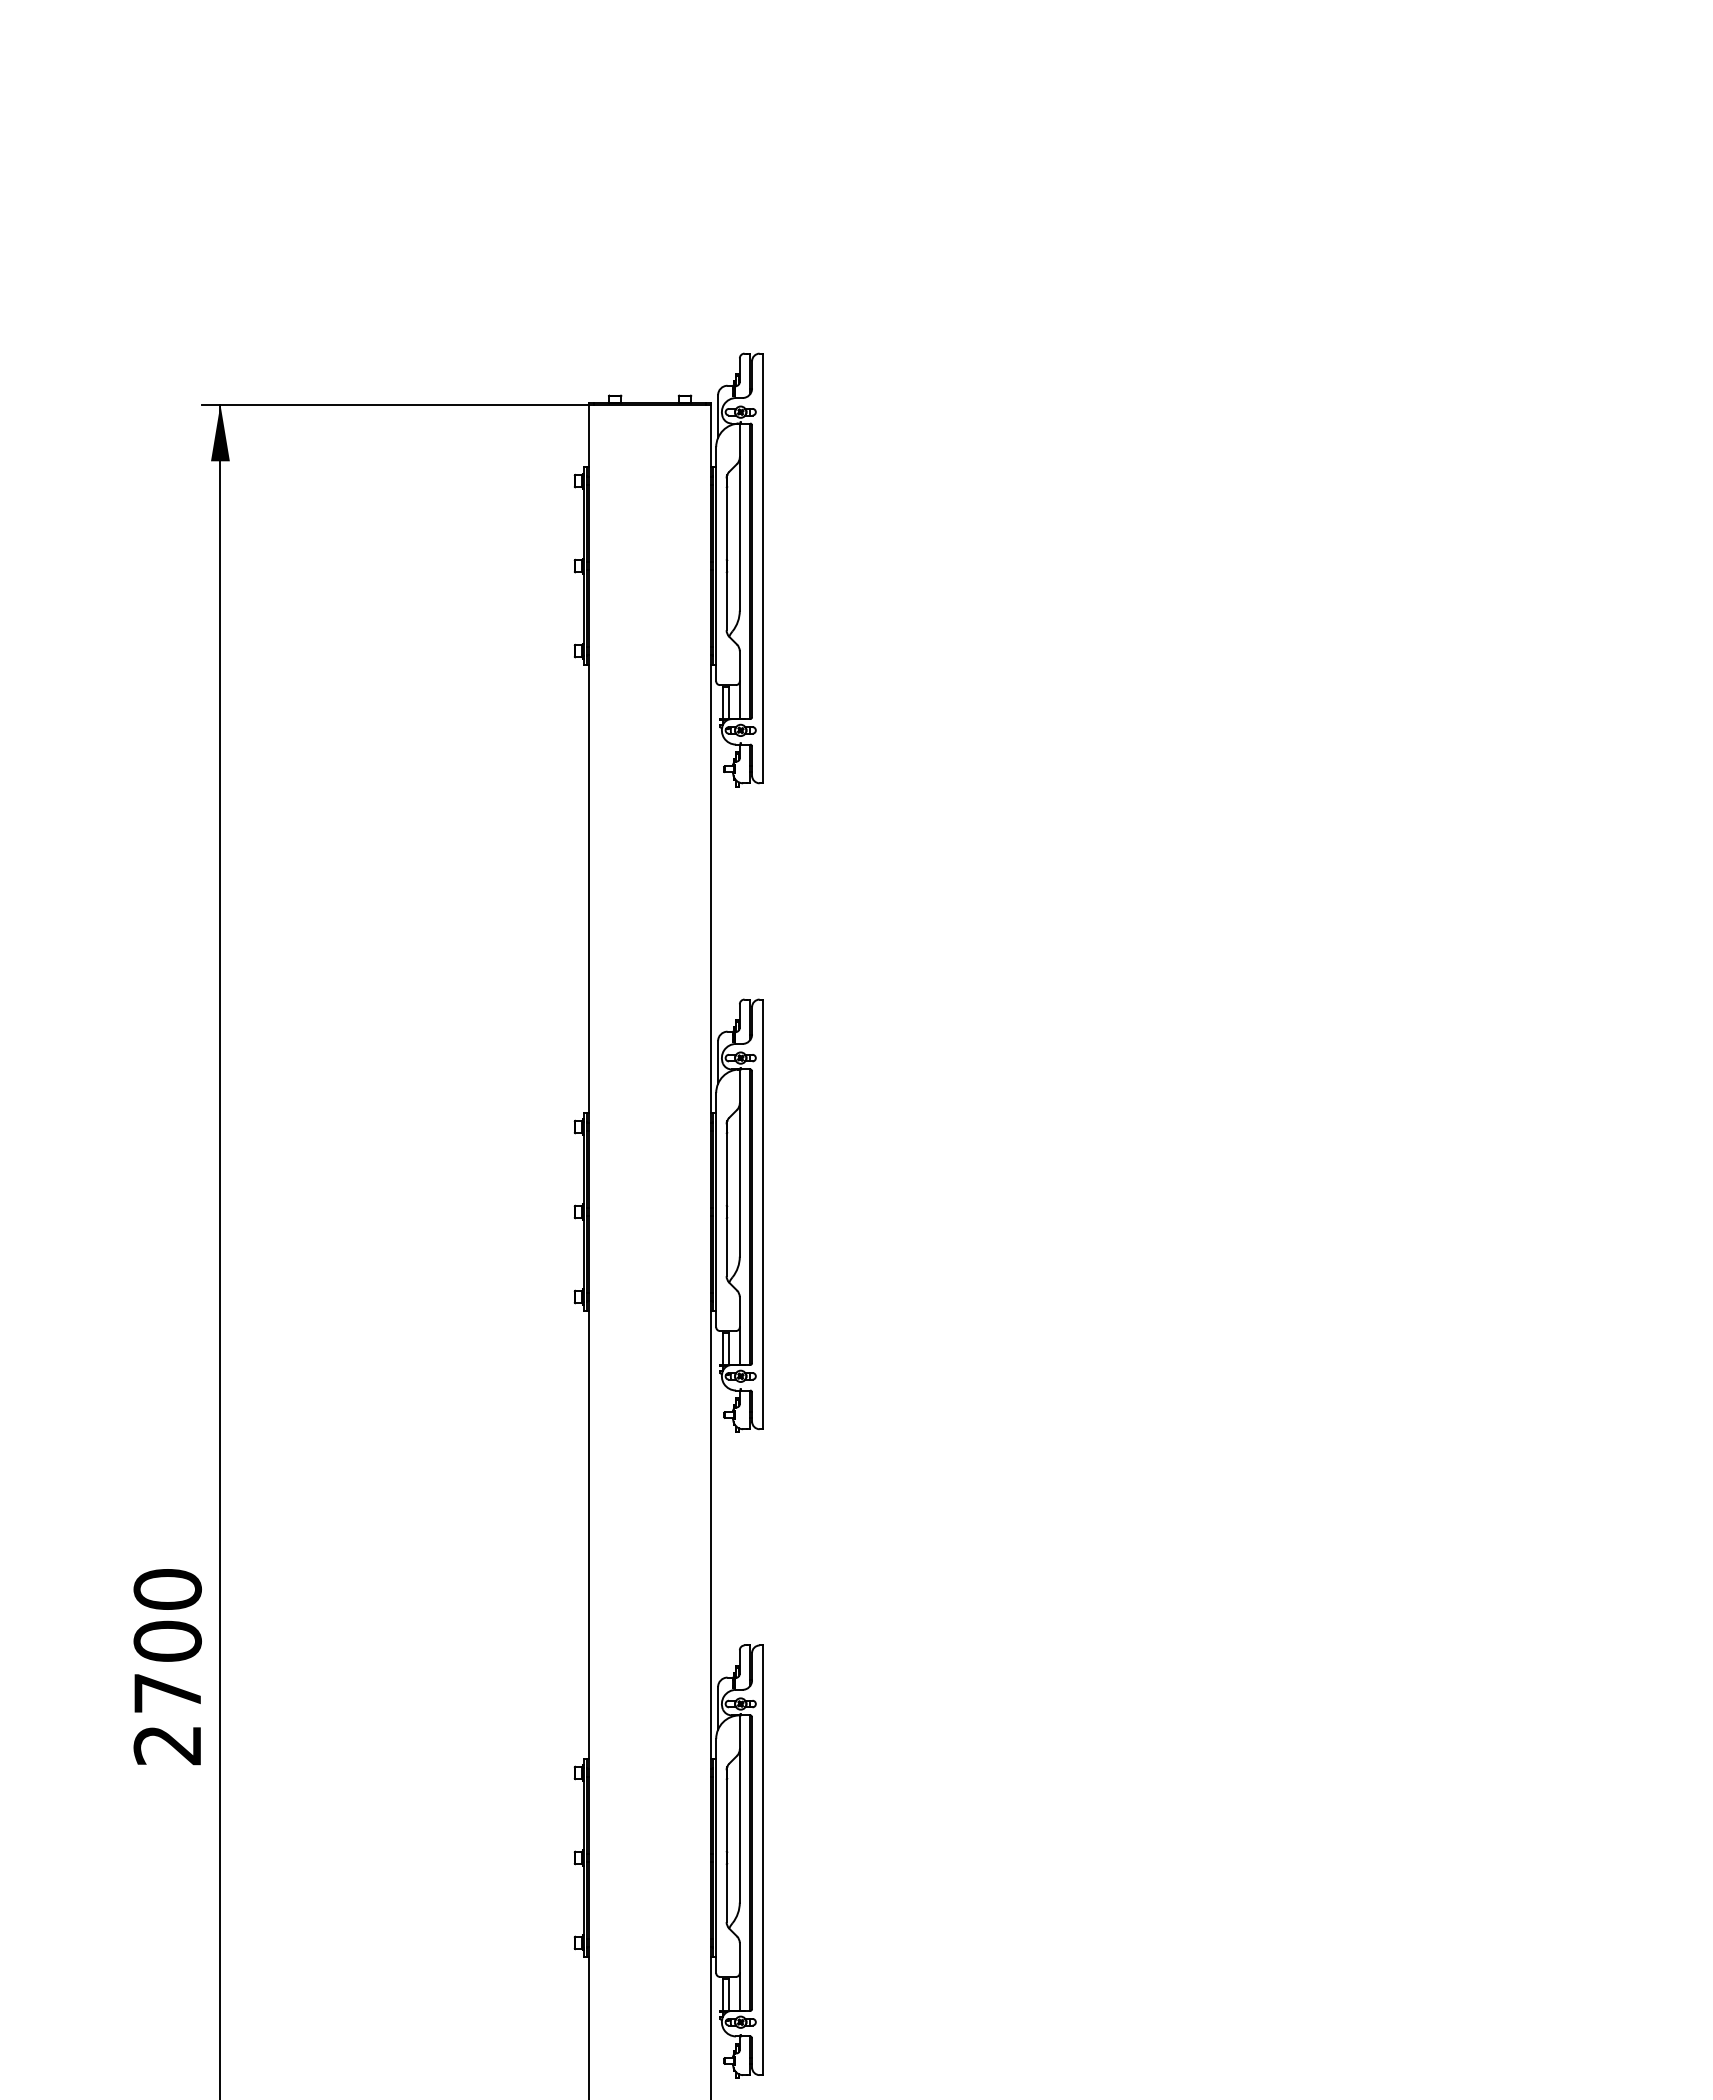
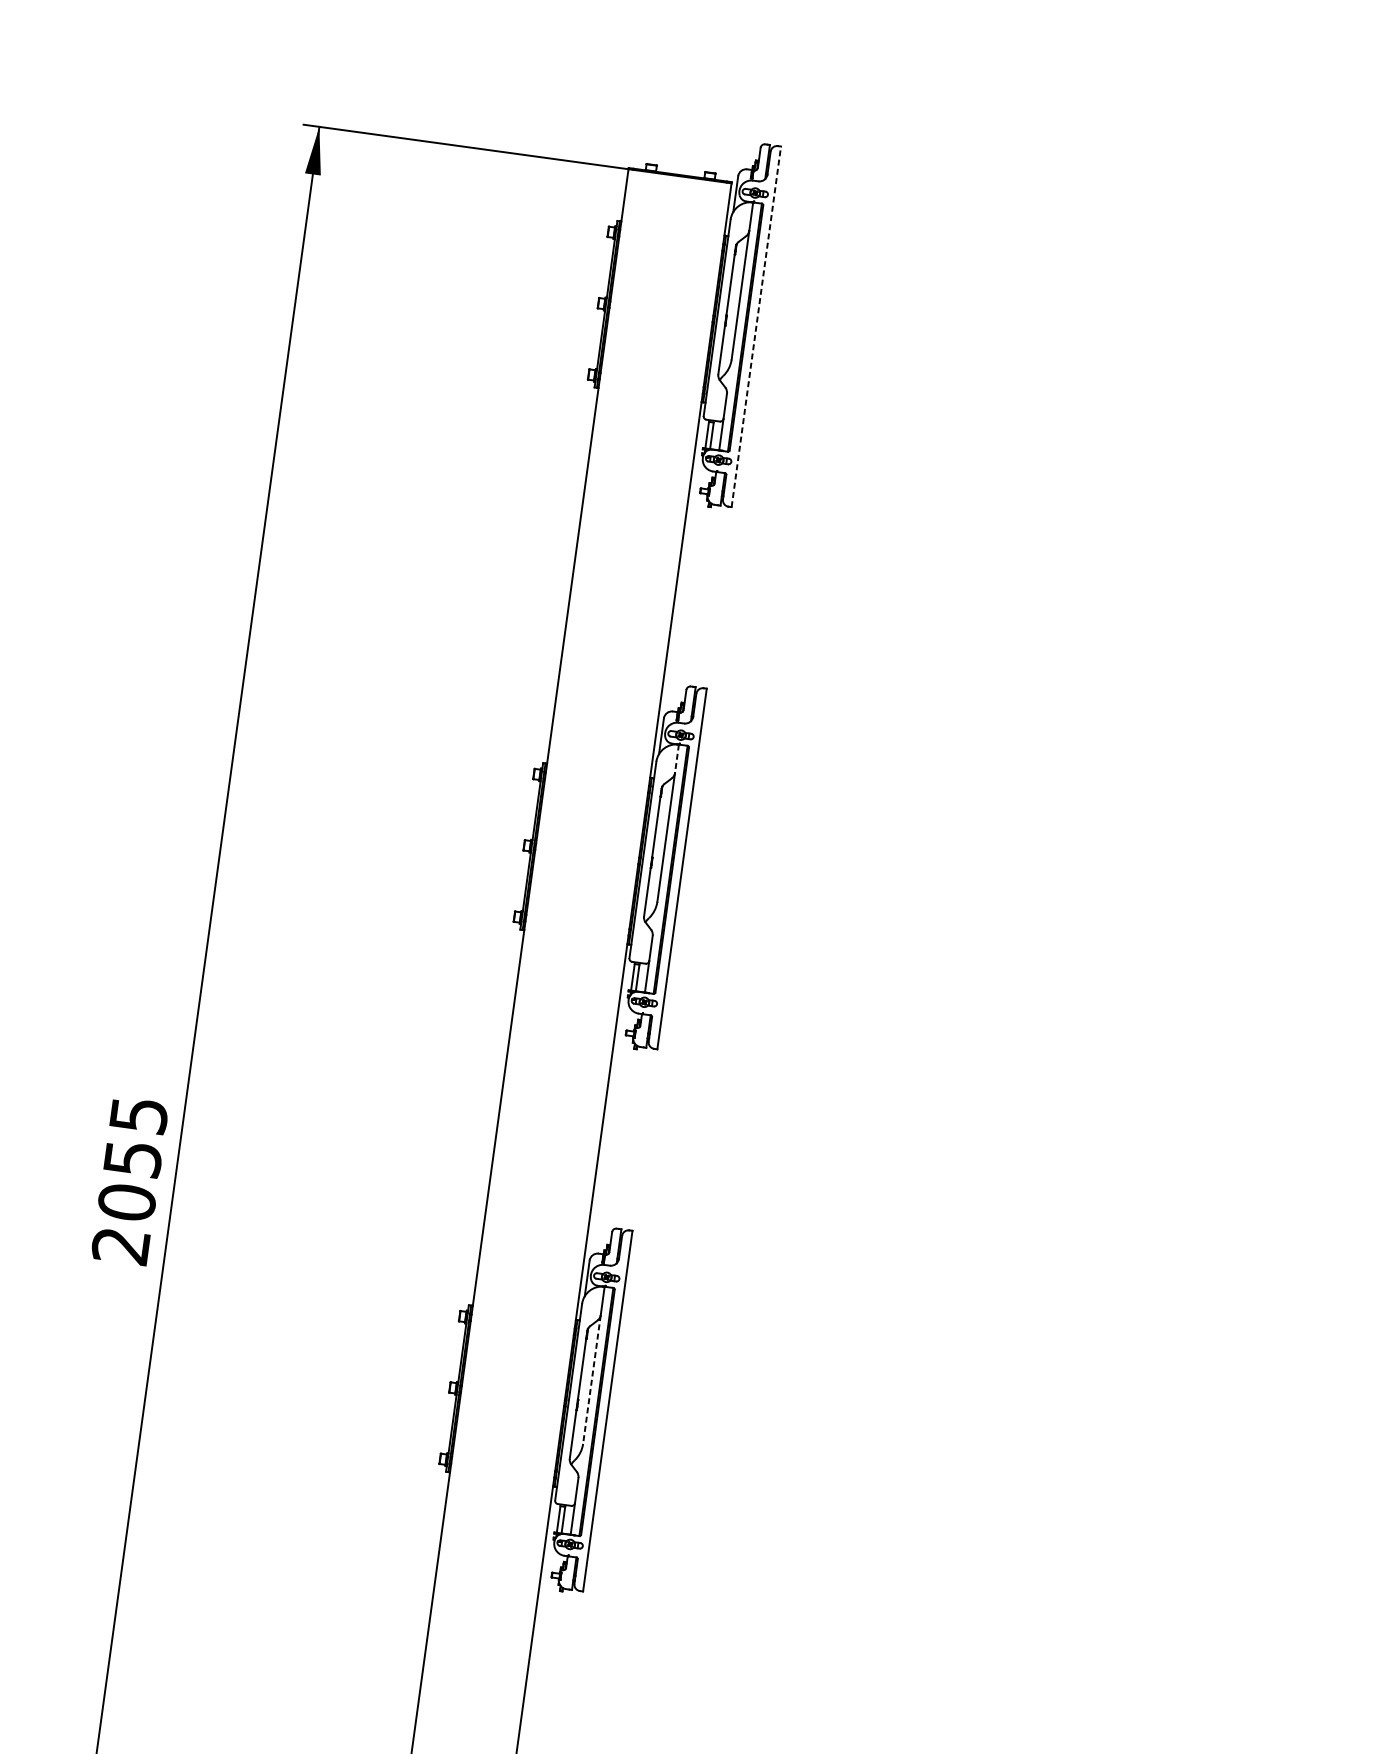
line: (763, 568) -> (756, 326), solid -> dashed
line: (739, 1086) -> (676, 758), solid -> dashed
text: (167, 1641) -> (132, 1158), 2700 -> 2055
line: (739, 1825) -> (591, 1379), solid -> dashed

